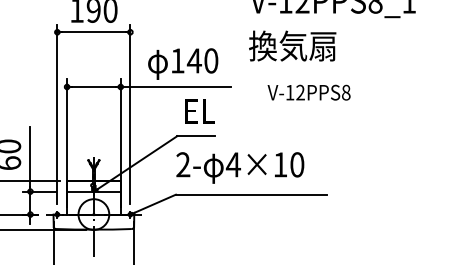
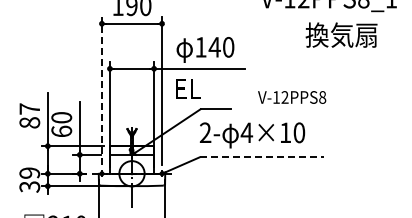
text: (292, 45) -> (341, 34), moved
text: (309, 92) -> (292, 97), moved
text: (200, 110) -> (188, 88), moved
line: (56, 114) -> (101, 91), solid -> dashed
line: (252, 194) -> (262, 157), solid -> dashed

